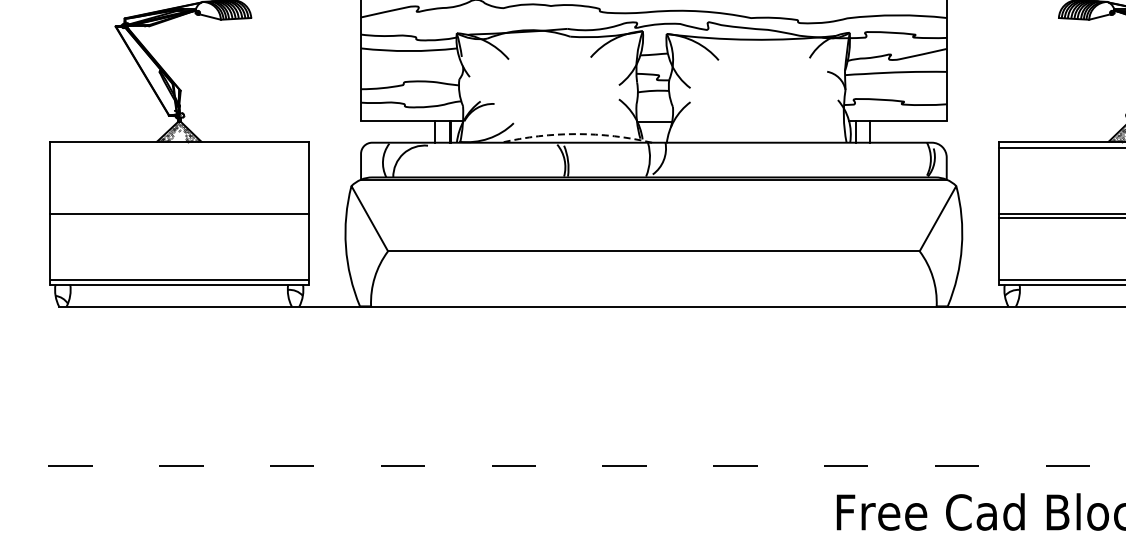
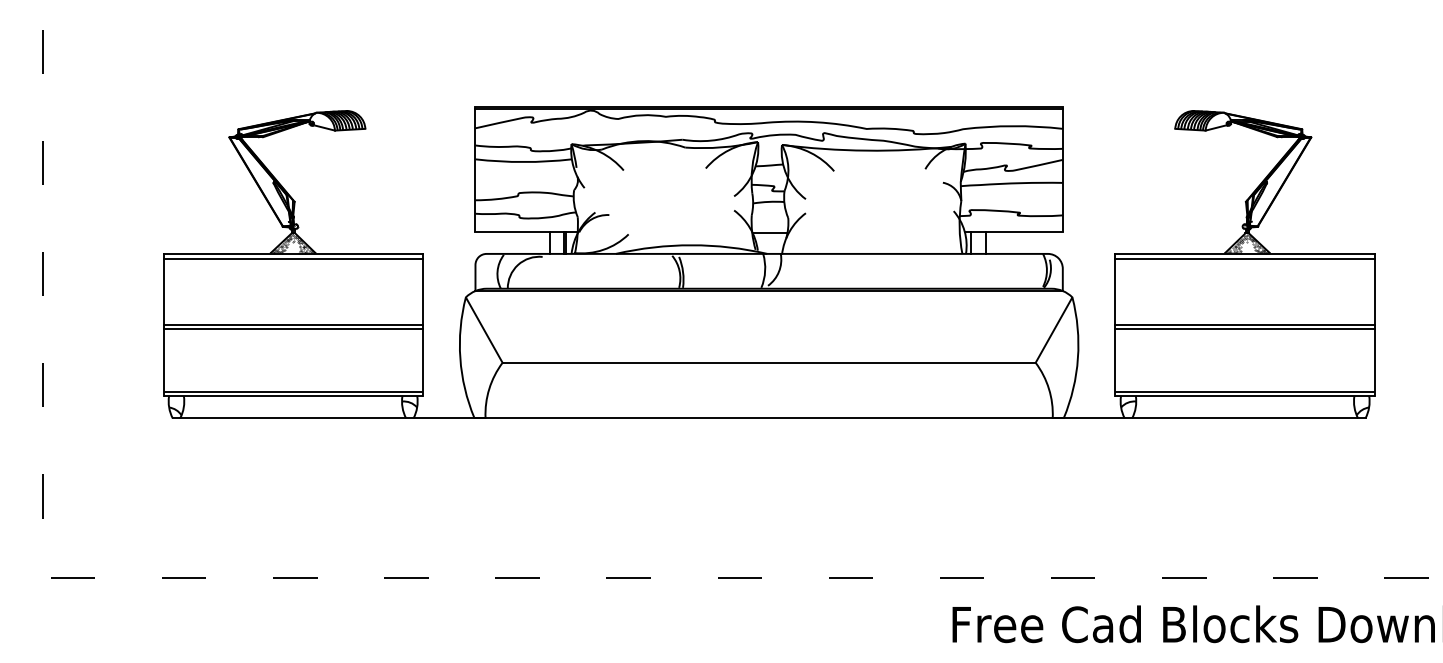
arc: (576, 134) -> (691, 245), dashed -> solid
line: (178, 148) -> (292, 259), added
line: (178, 217) -> (292, 328), added

